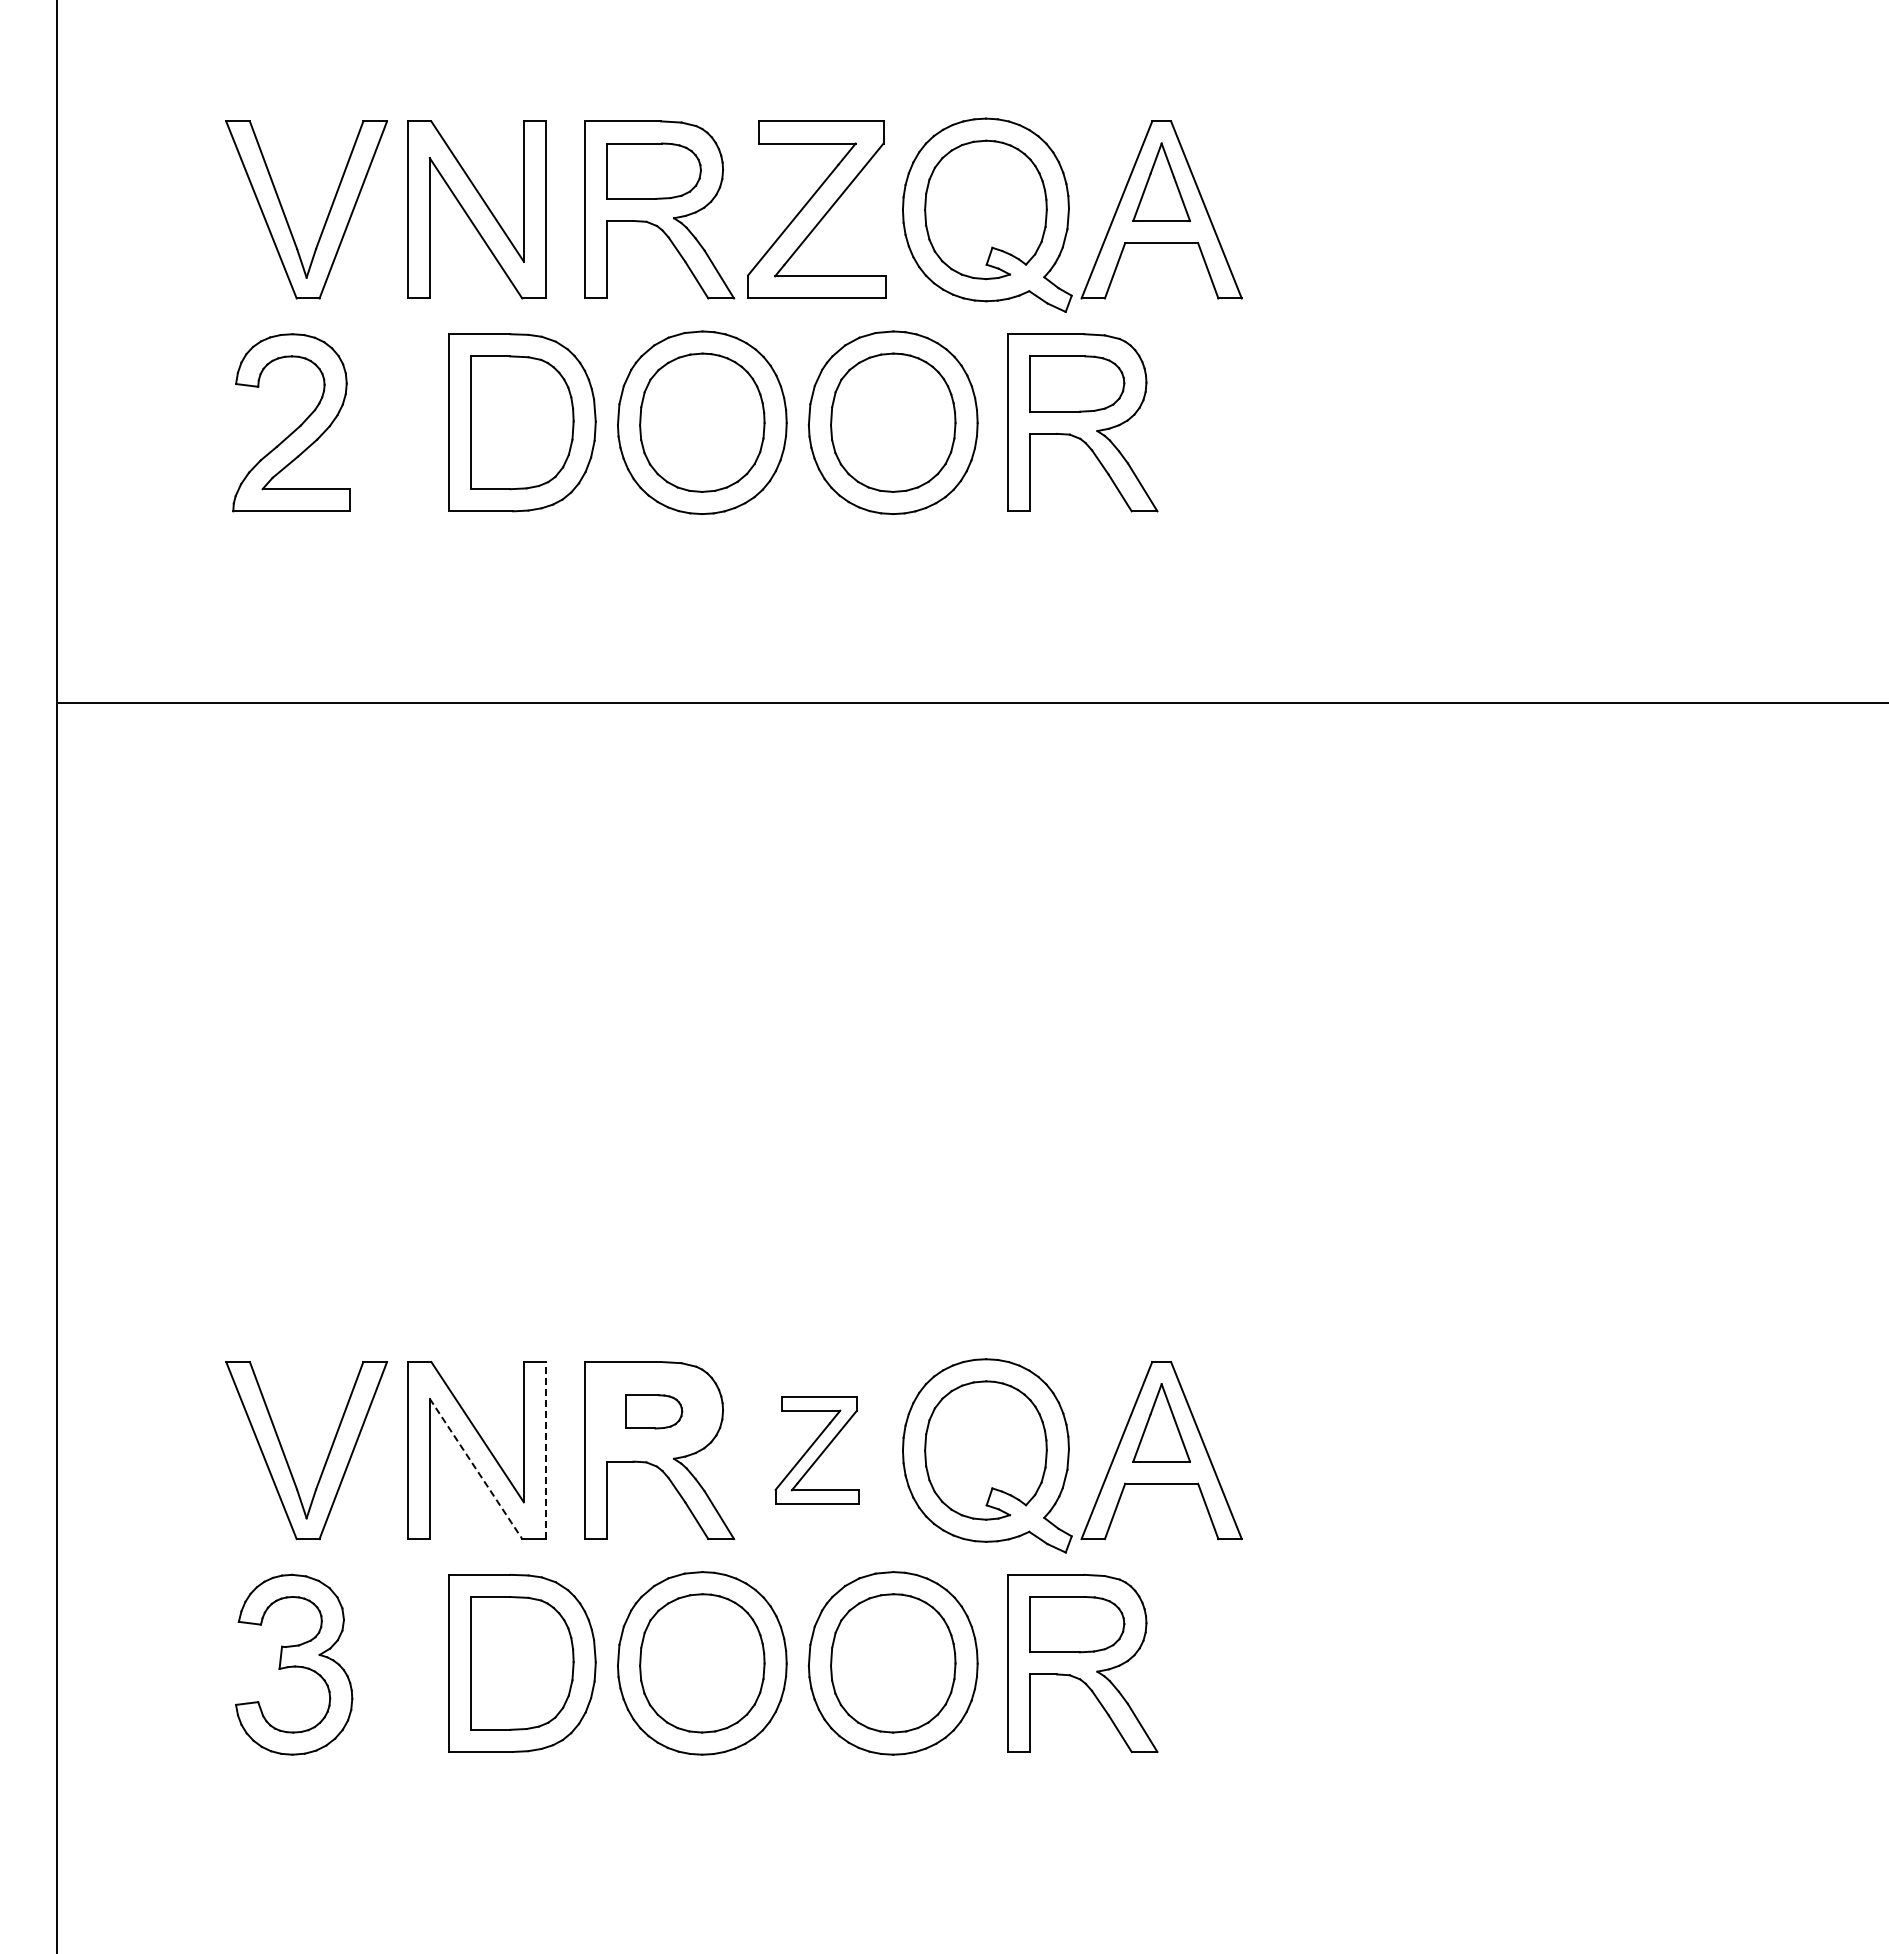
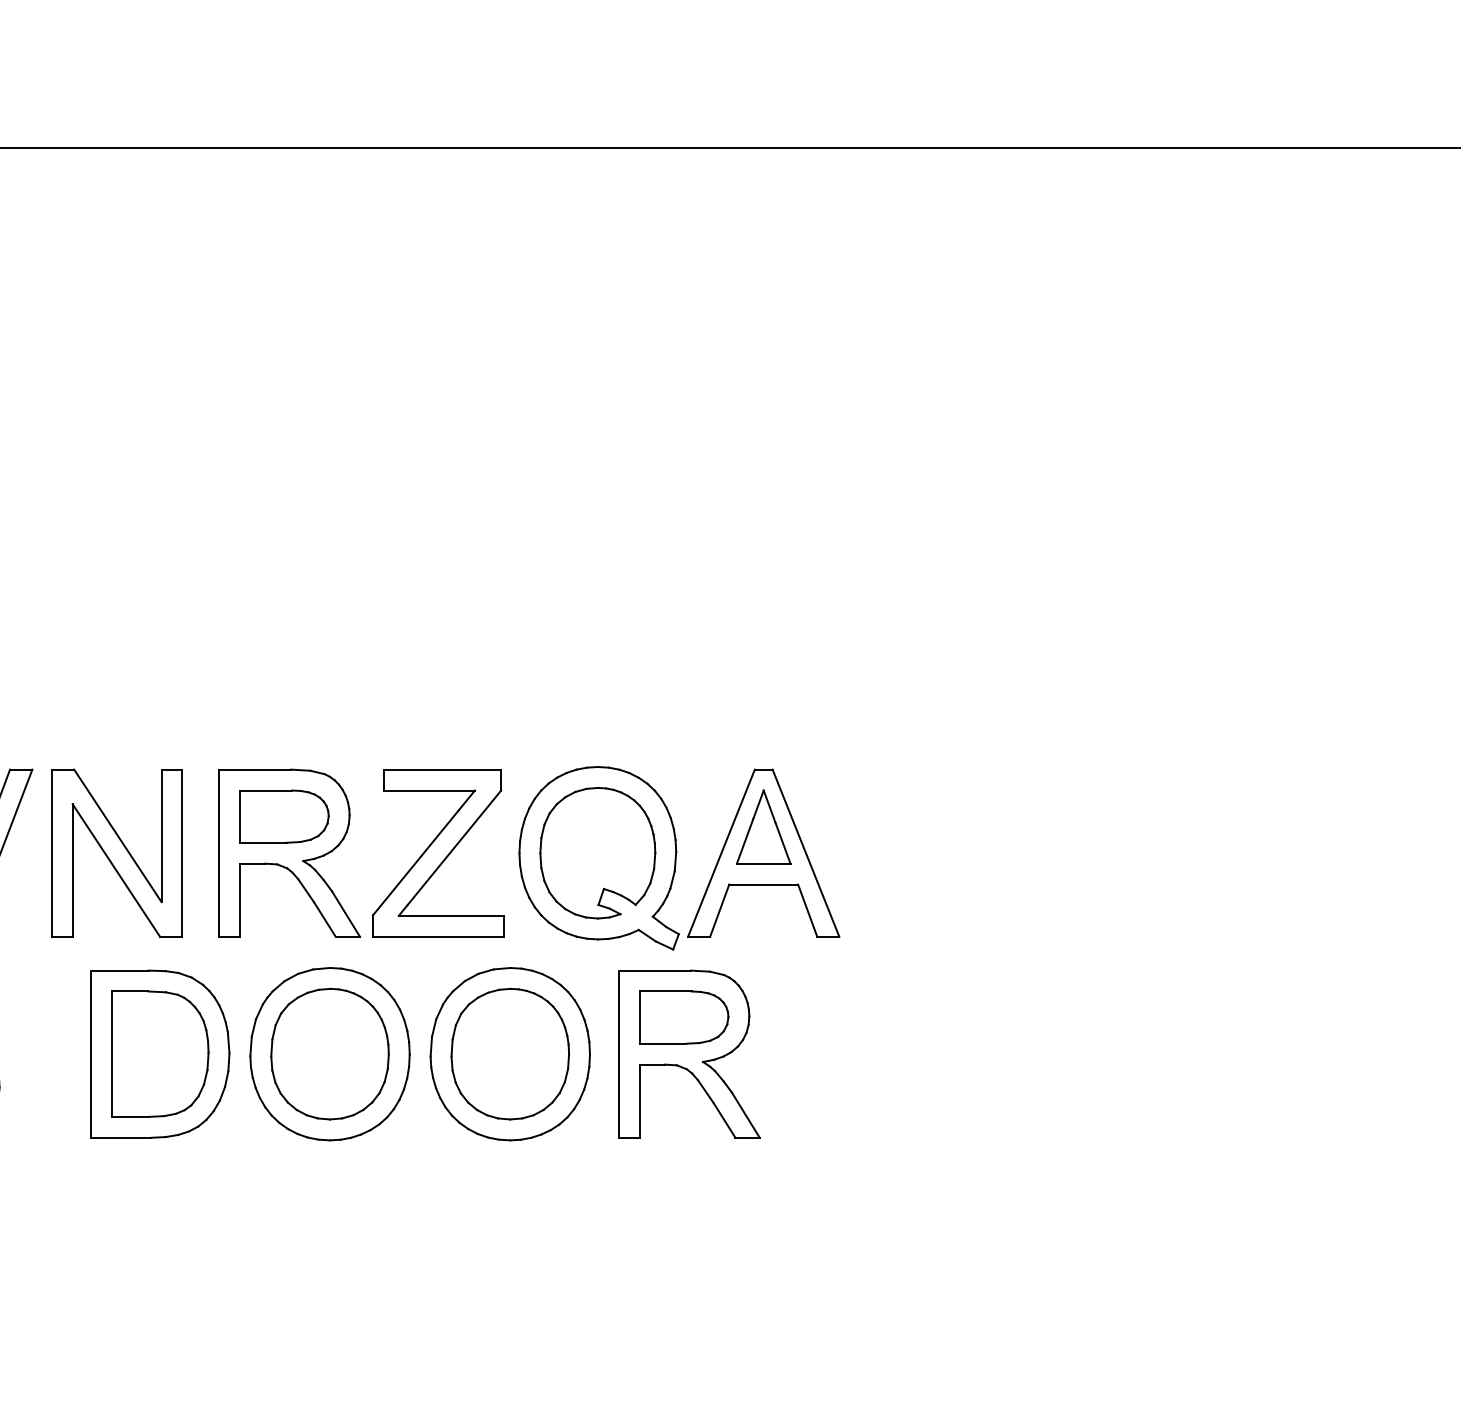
part: (653, 1411) -> (283, 816), size x1.67
line: (546, 1450) -> (182, 853), dashed -> solid
part: (816, 1450) -> (437, 853), size x1.67
line: (476, 1469) -> (116, 871), dashed -> solid

